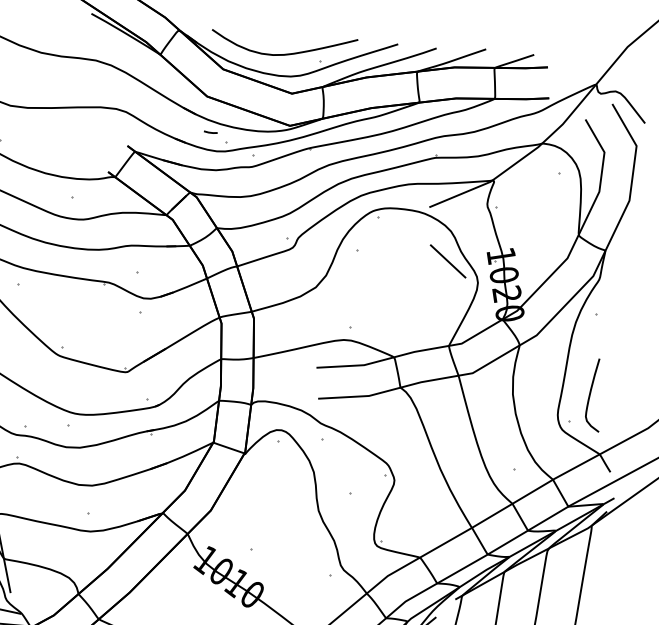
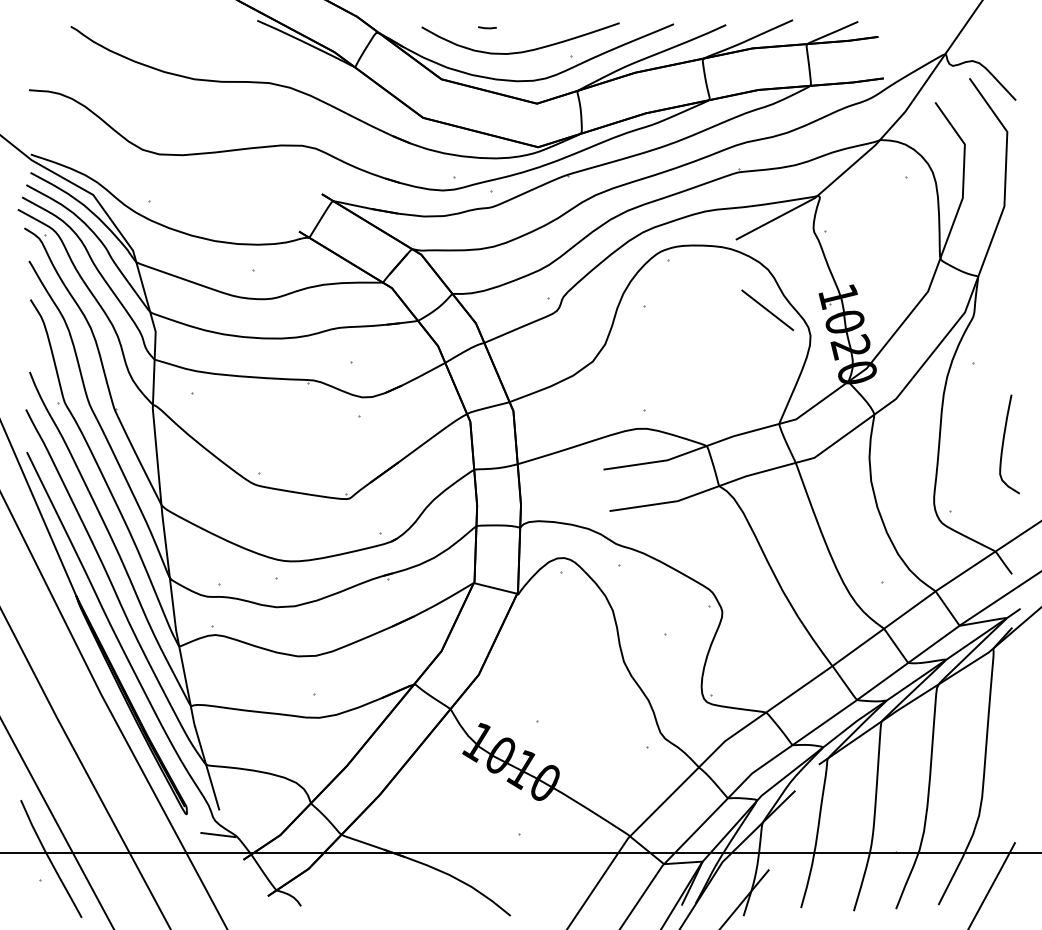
line: (210, 132) -> (487, 27), moved
curve: (591, 392) -> (1004, 441), moved

